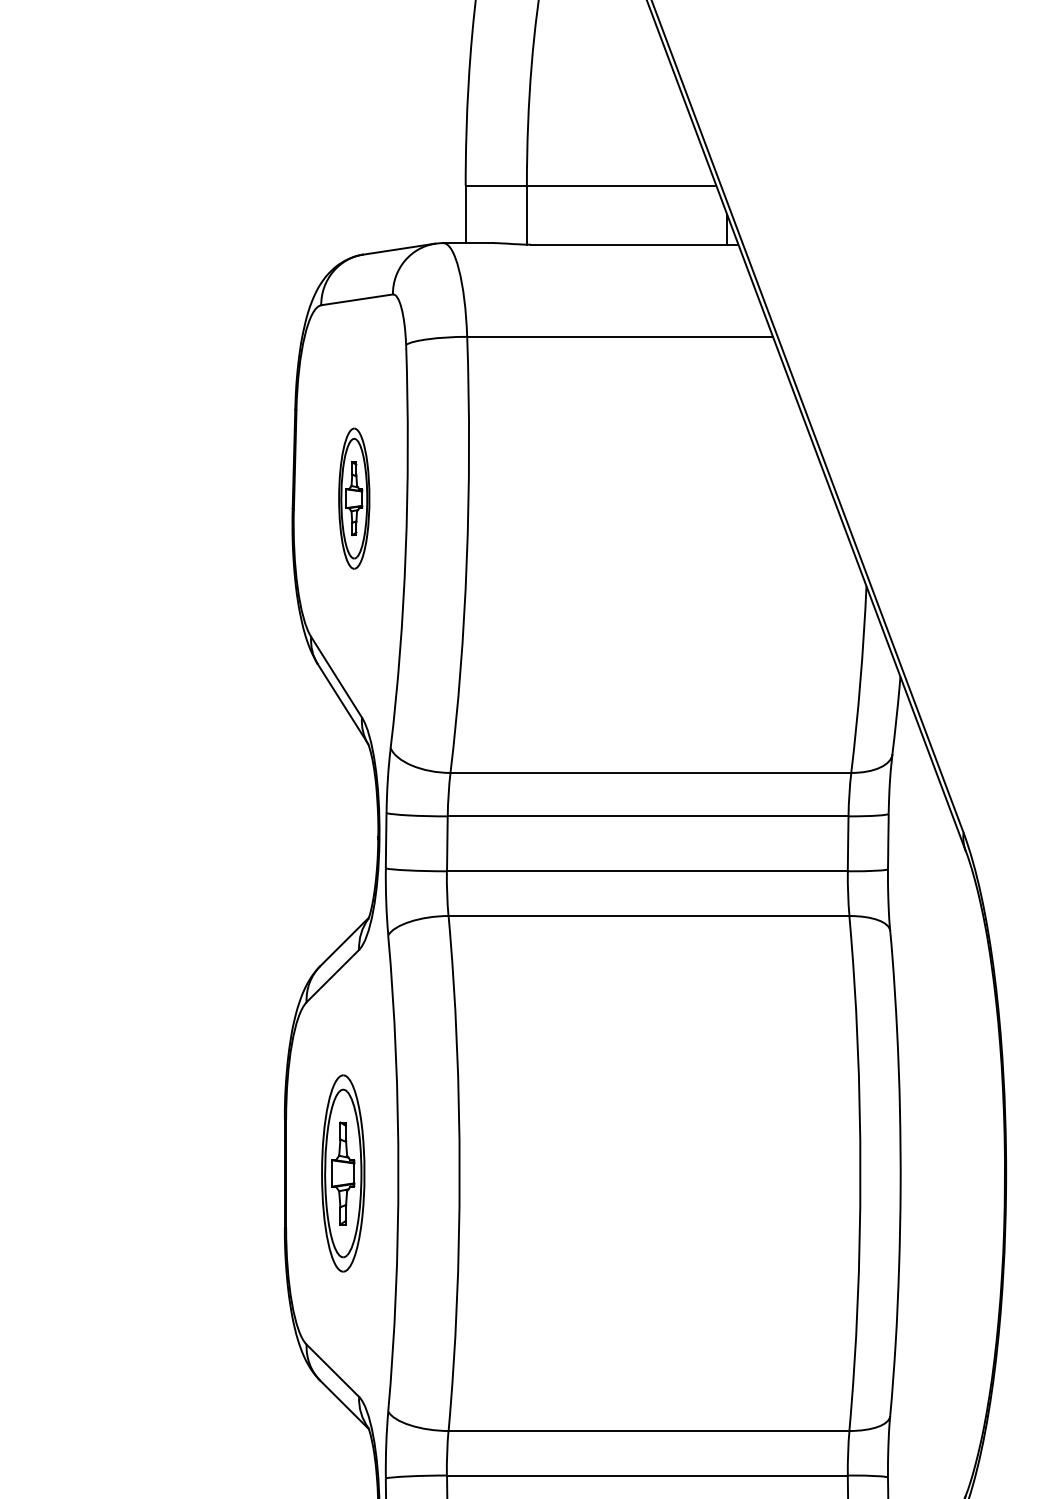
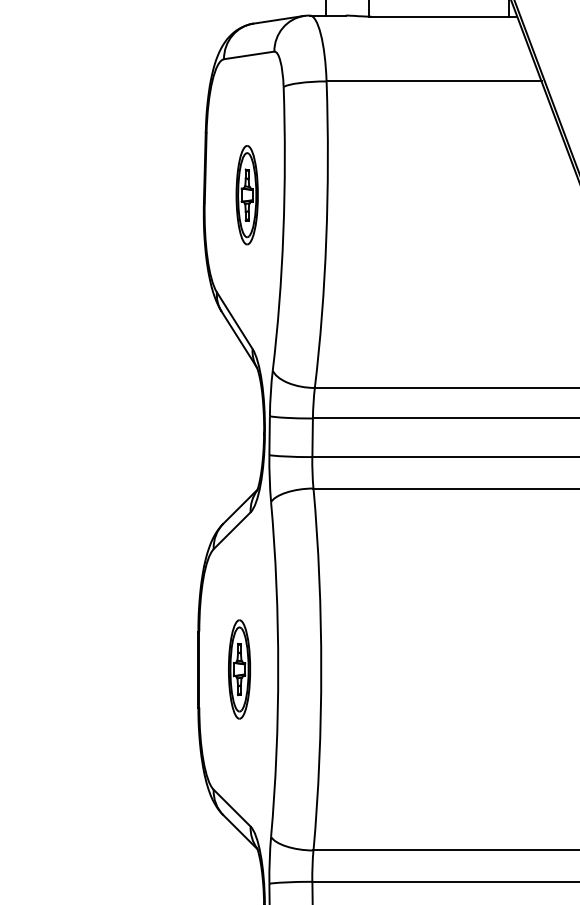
part: (343, 1173) -> (239, 669), size x0.71

